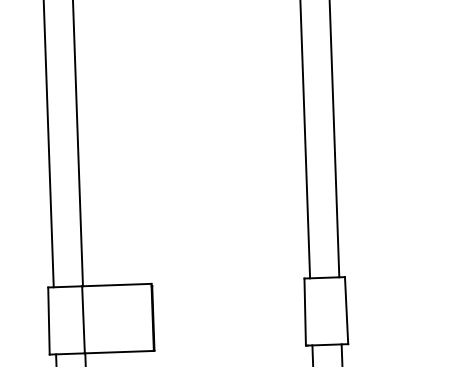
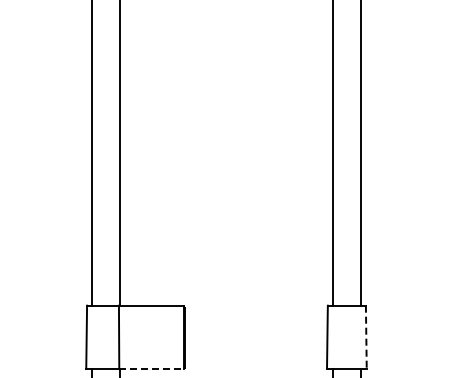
line: (346, 310) -> (366, 337), solid -> dashed
line: (120, 351) -> (152, 368), solid -> dashed

